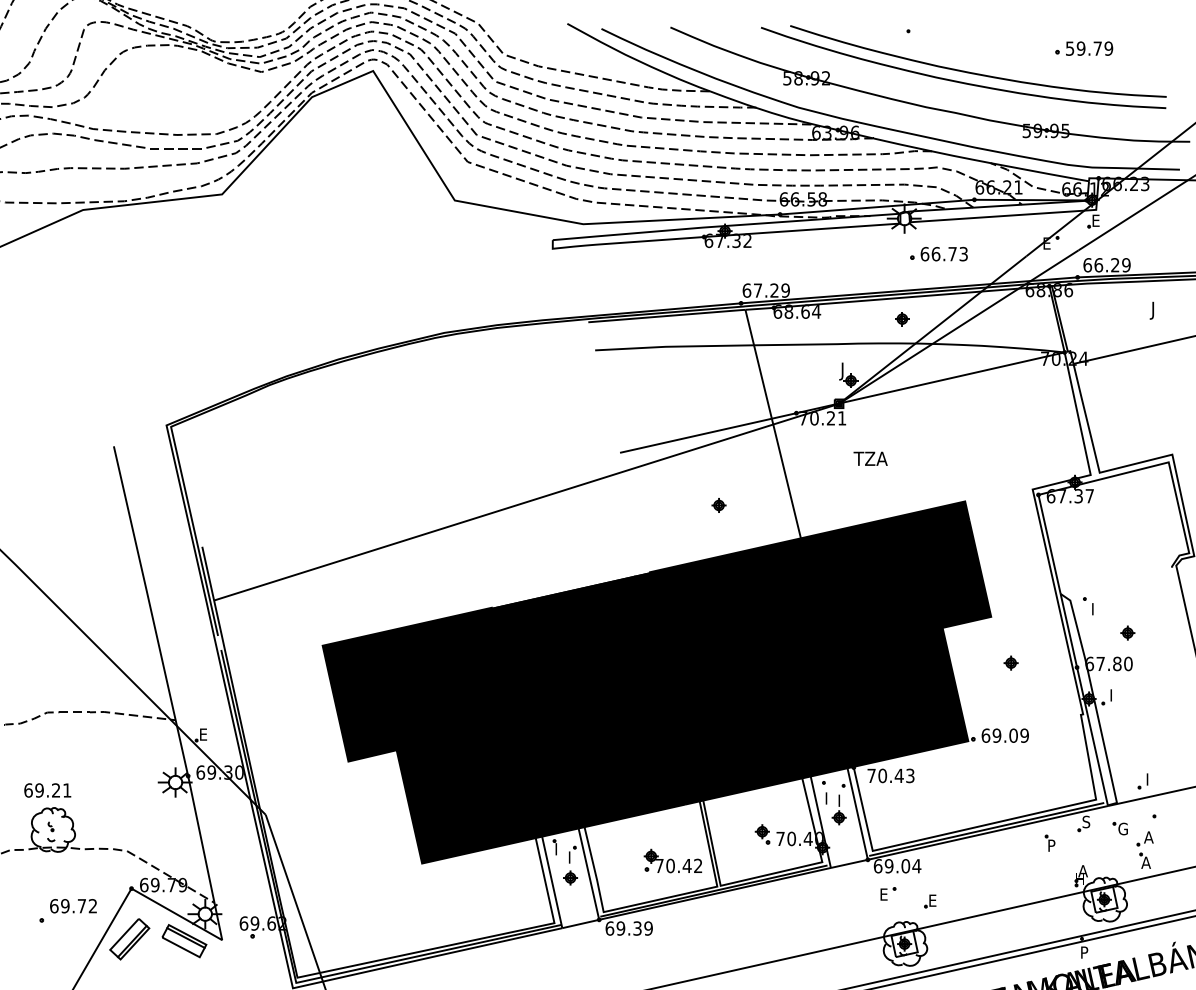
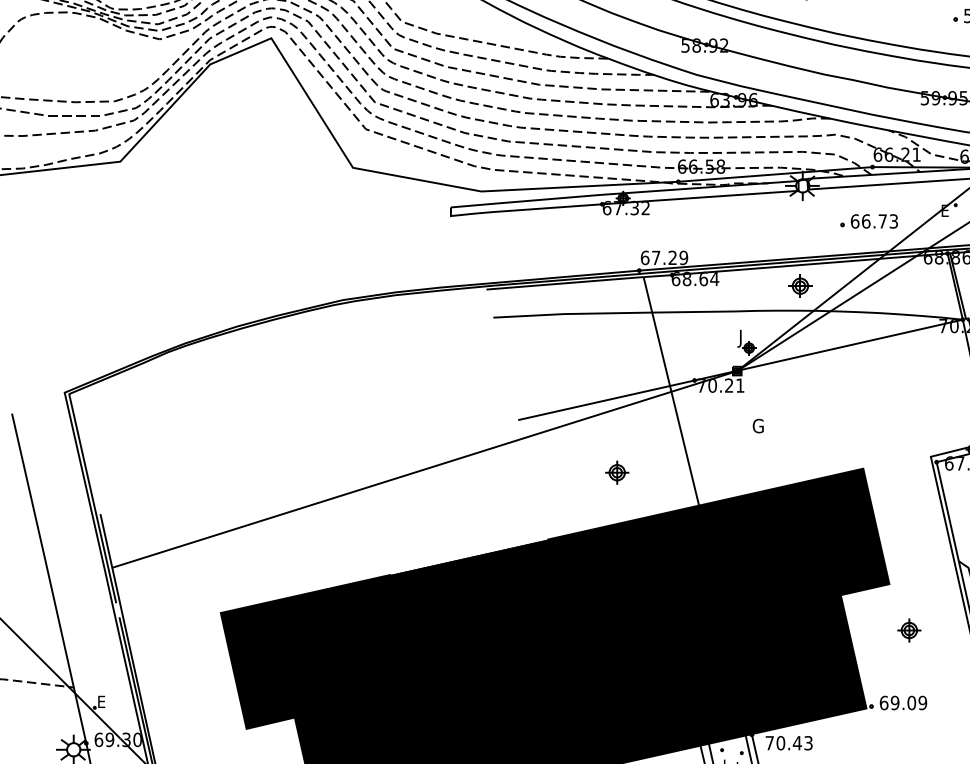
part: (938, 253) -> (868, 220), moved
part: (902, 319) -> (800, 286), size x1.6
text: (870, 458) -> (768, 425), TZA -> G
part: (718, 505) -> (616, 472), size x1.6
part: (1010, 662) -> (908, 629), size x1.6

